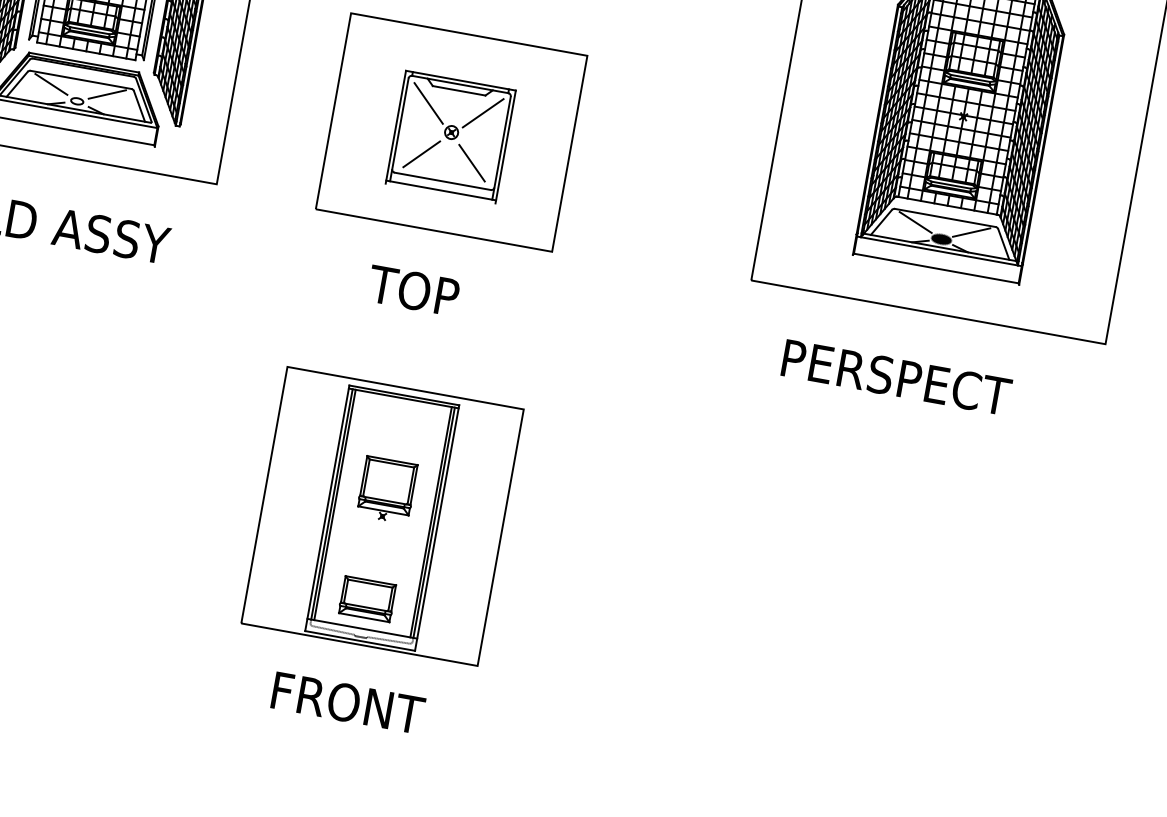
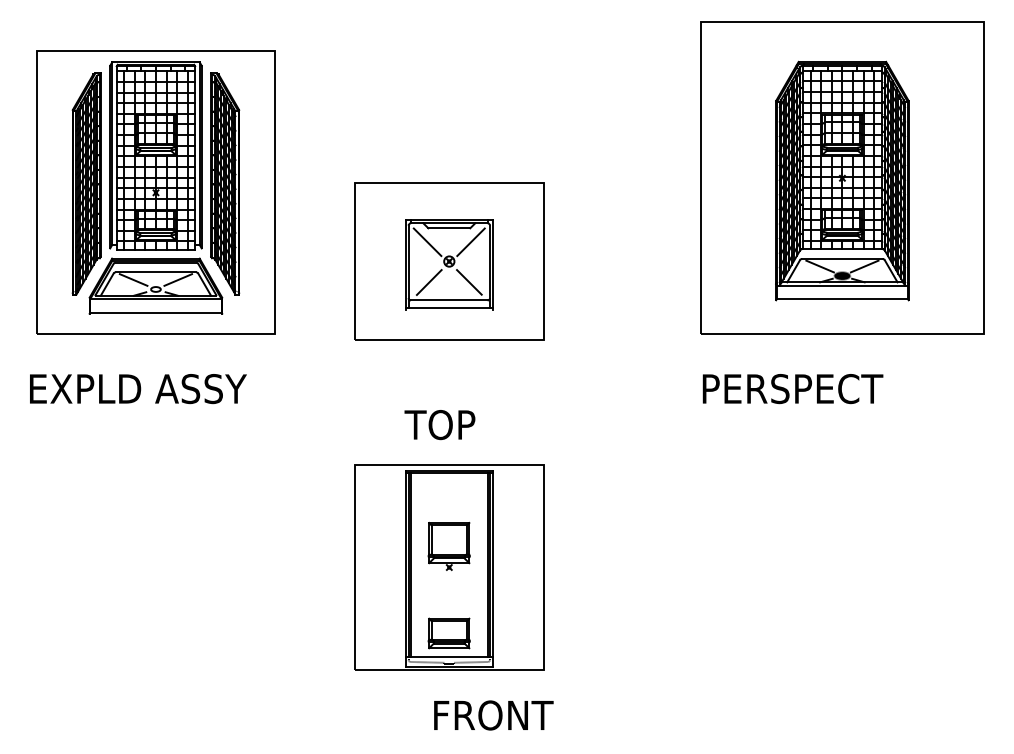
text: (412, 291) -> (439, 425), moved
text: (895, 378) -> (792, 389), moved
text: (347, 703) -> (493, 715), moved

